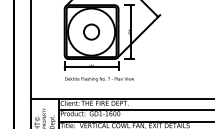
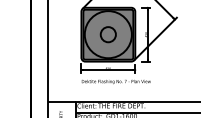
fill: (91, 32) -> (108, 35), added

